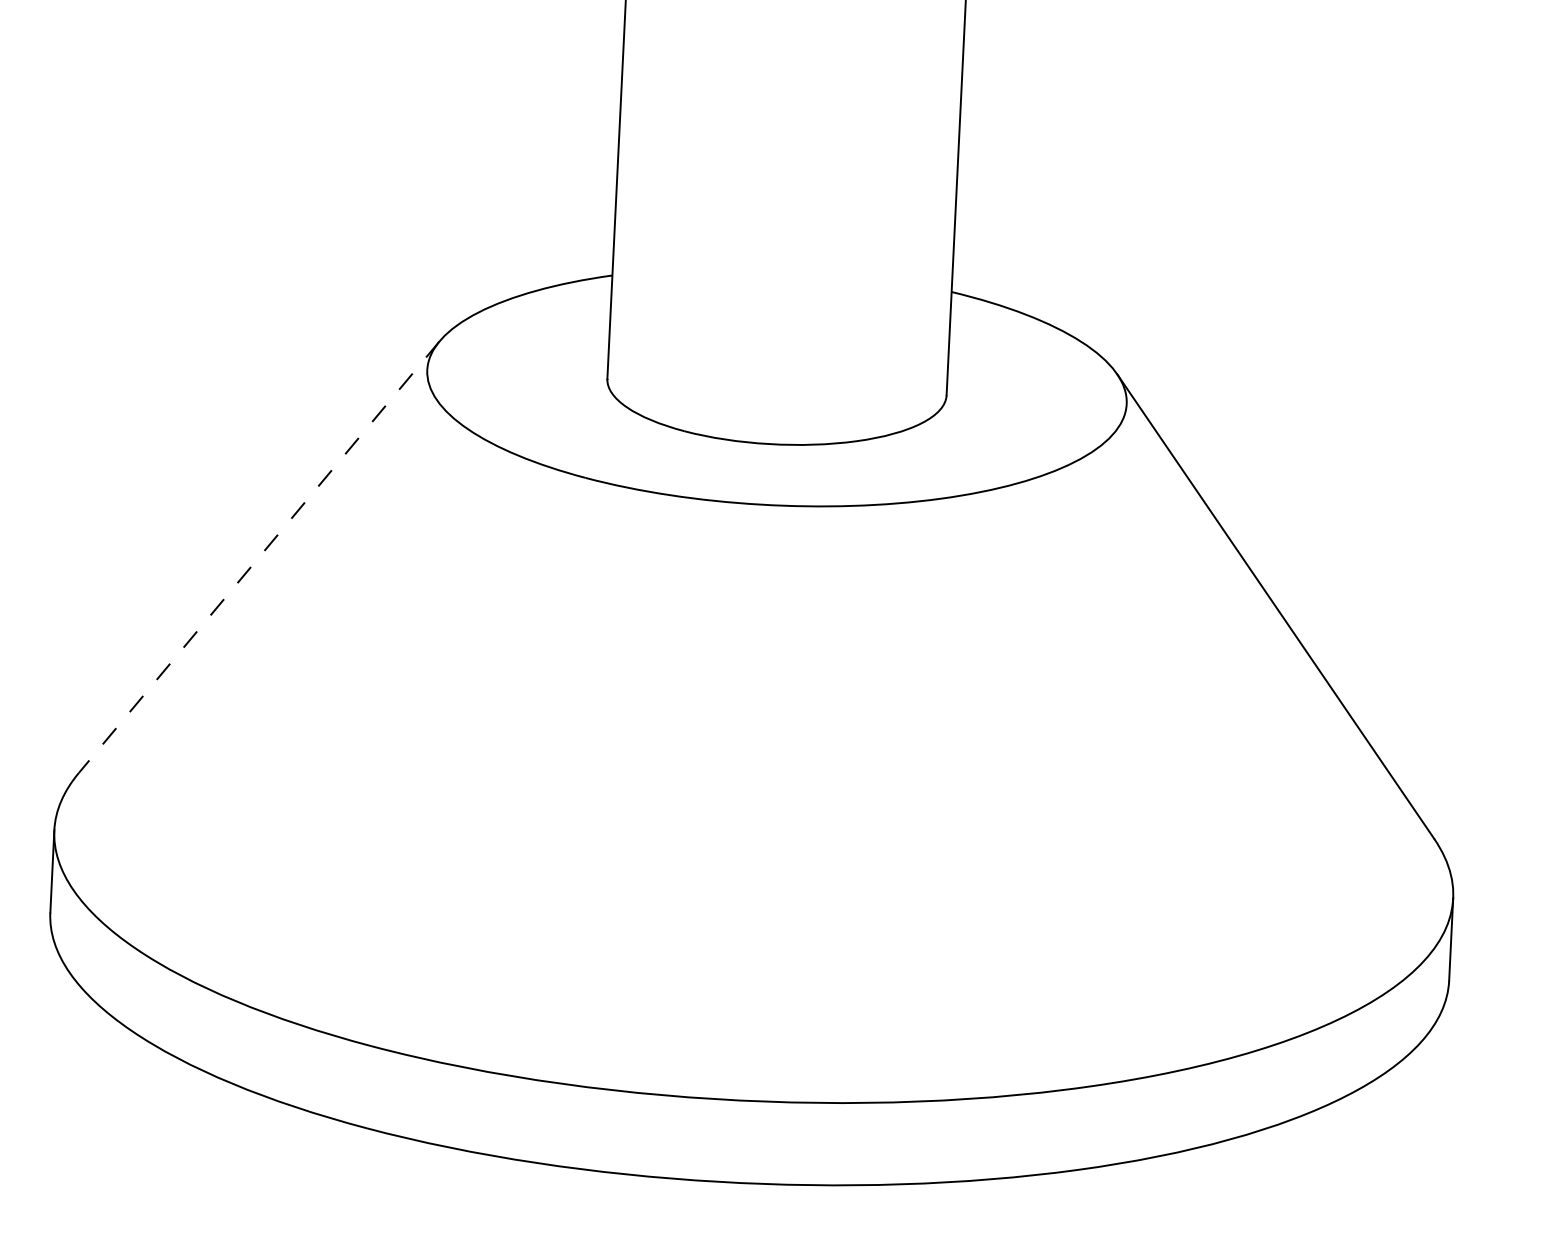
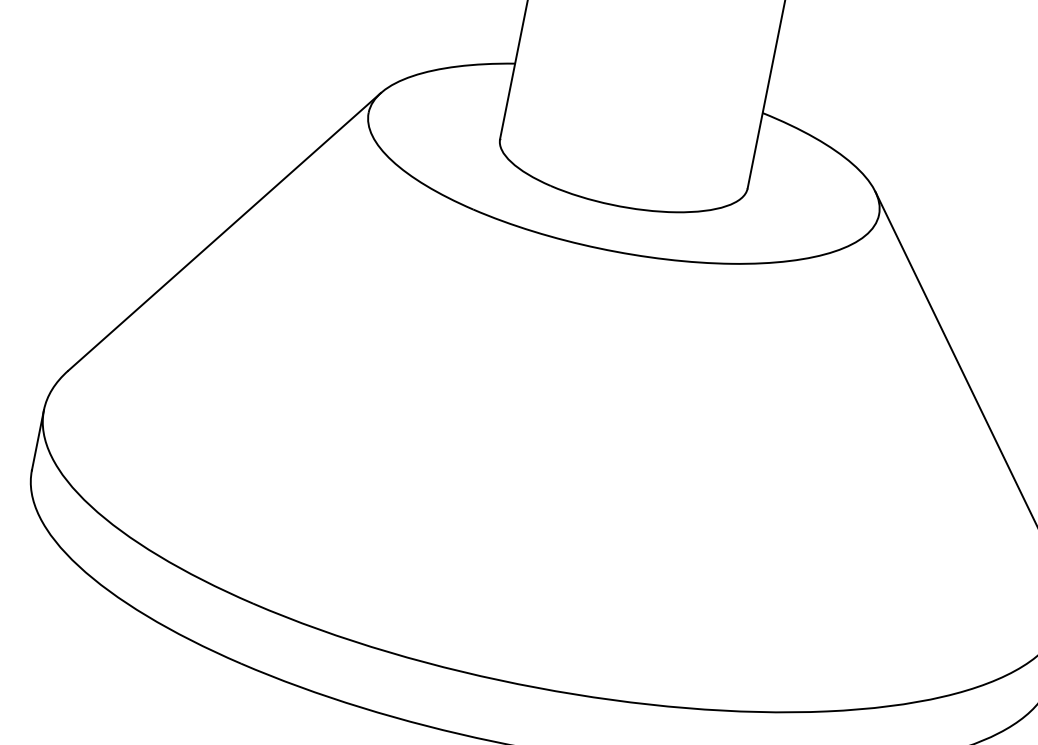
line: (258, 557) -> (223, 232), dashed -> solid

